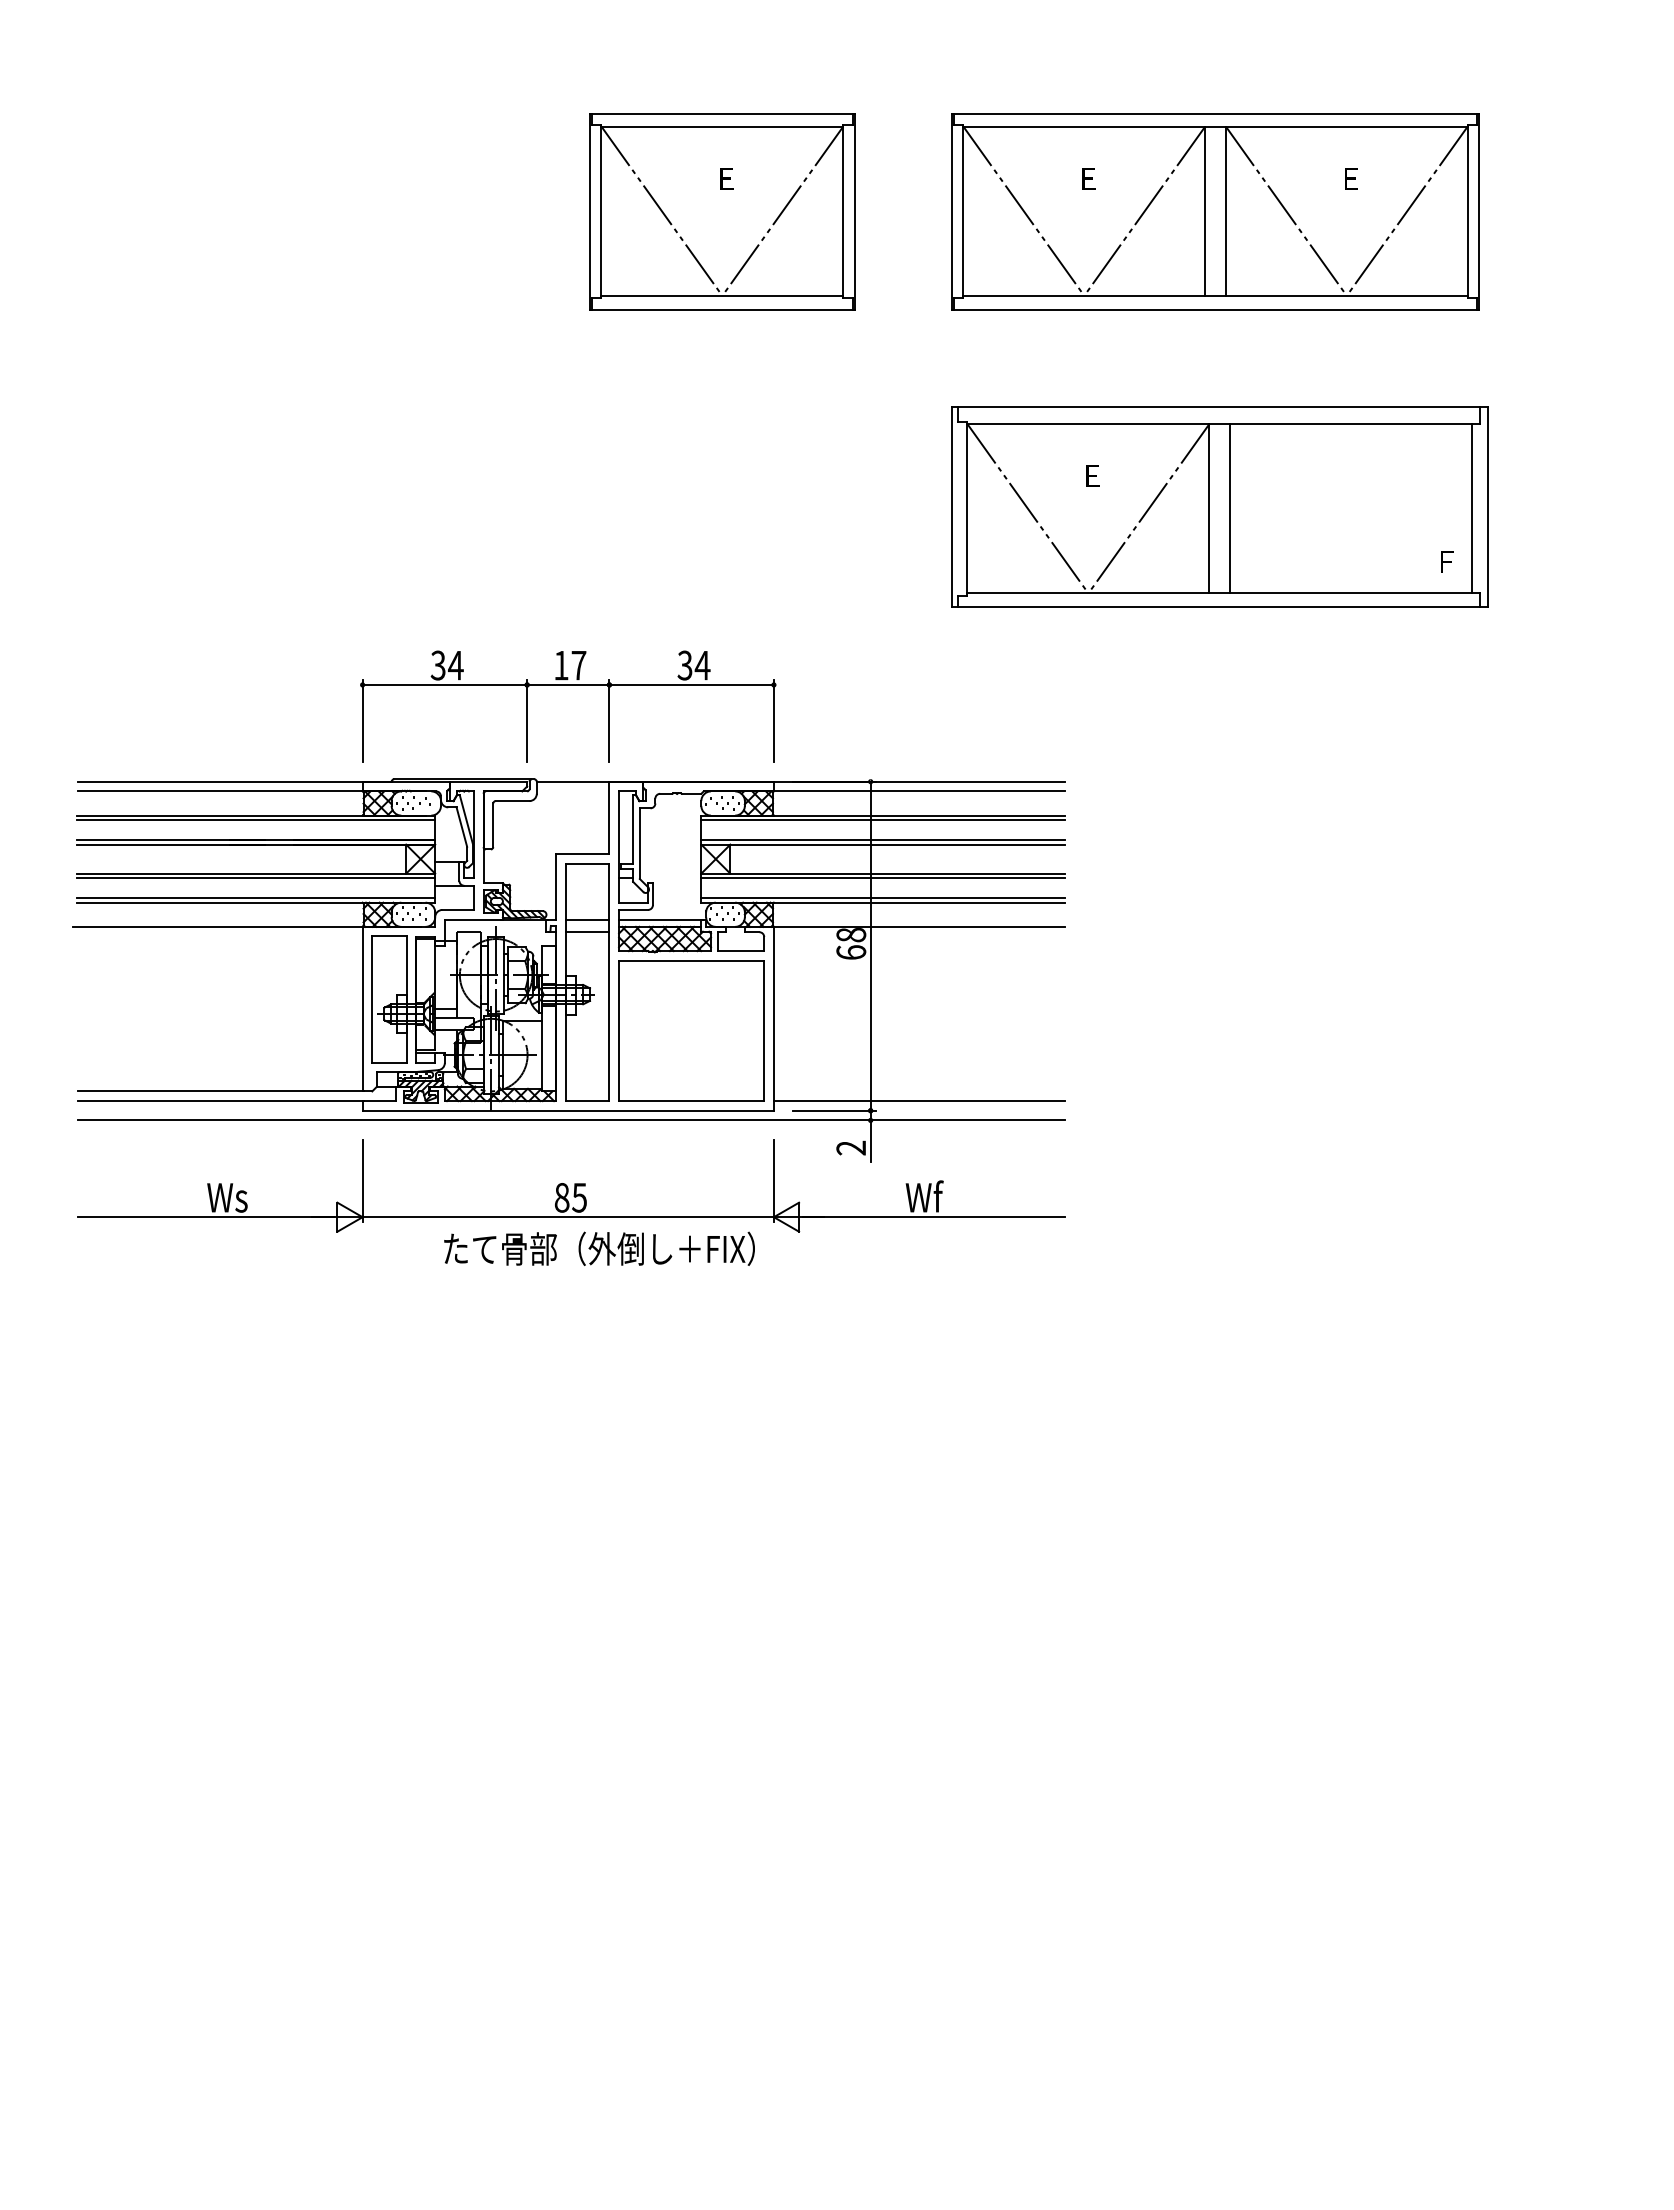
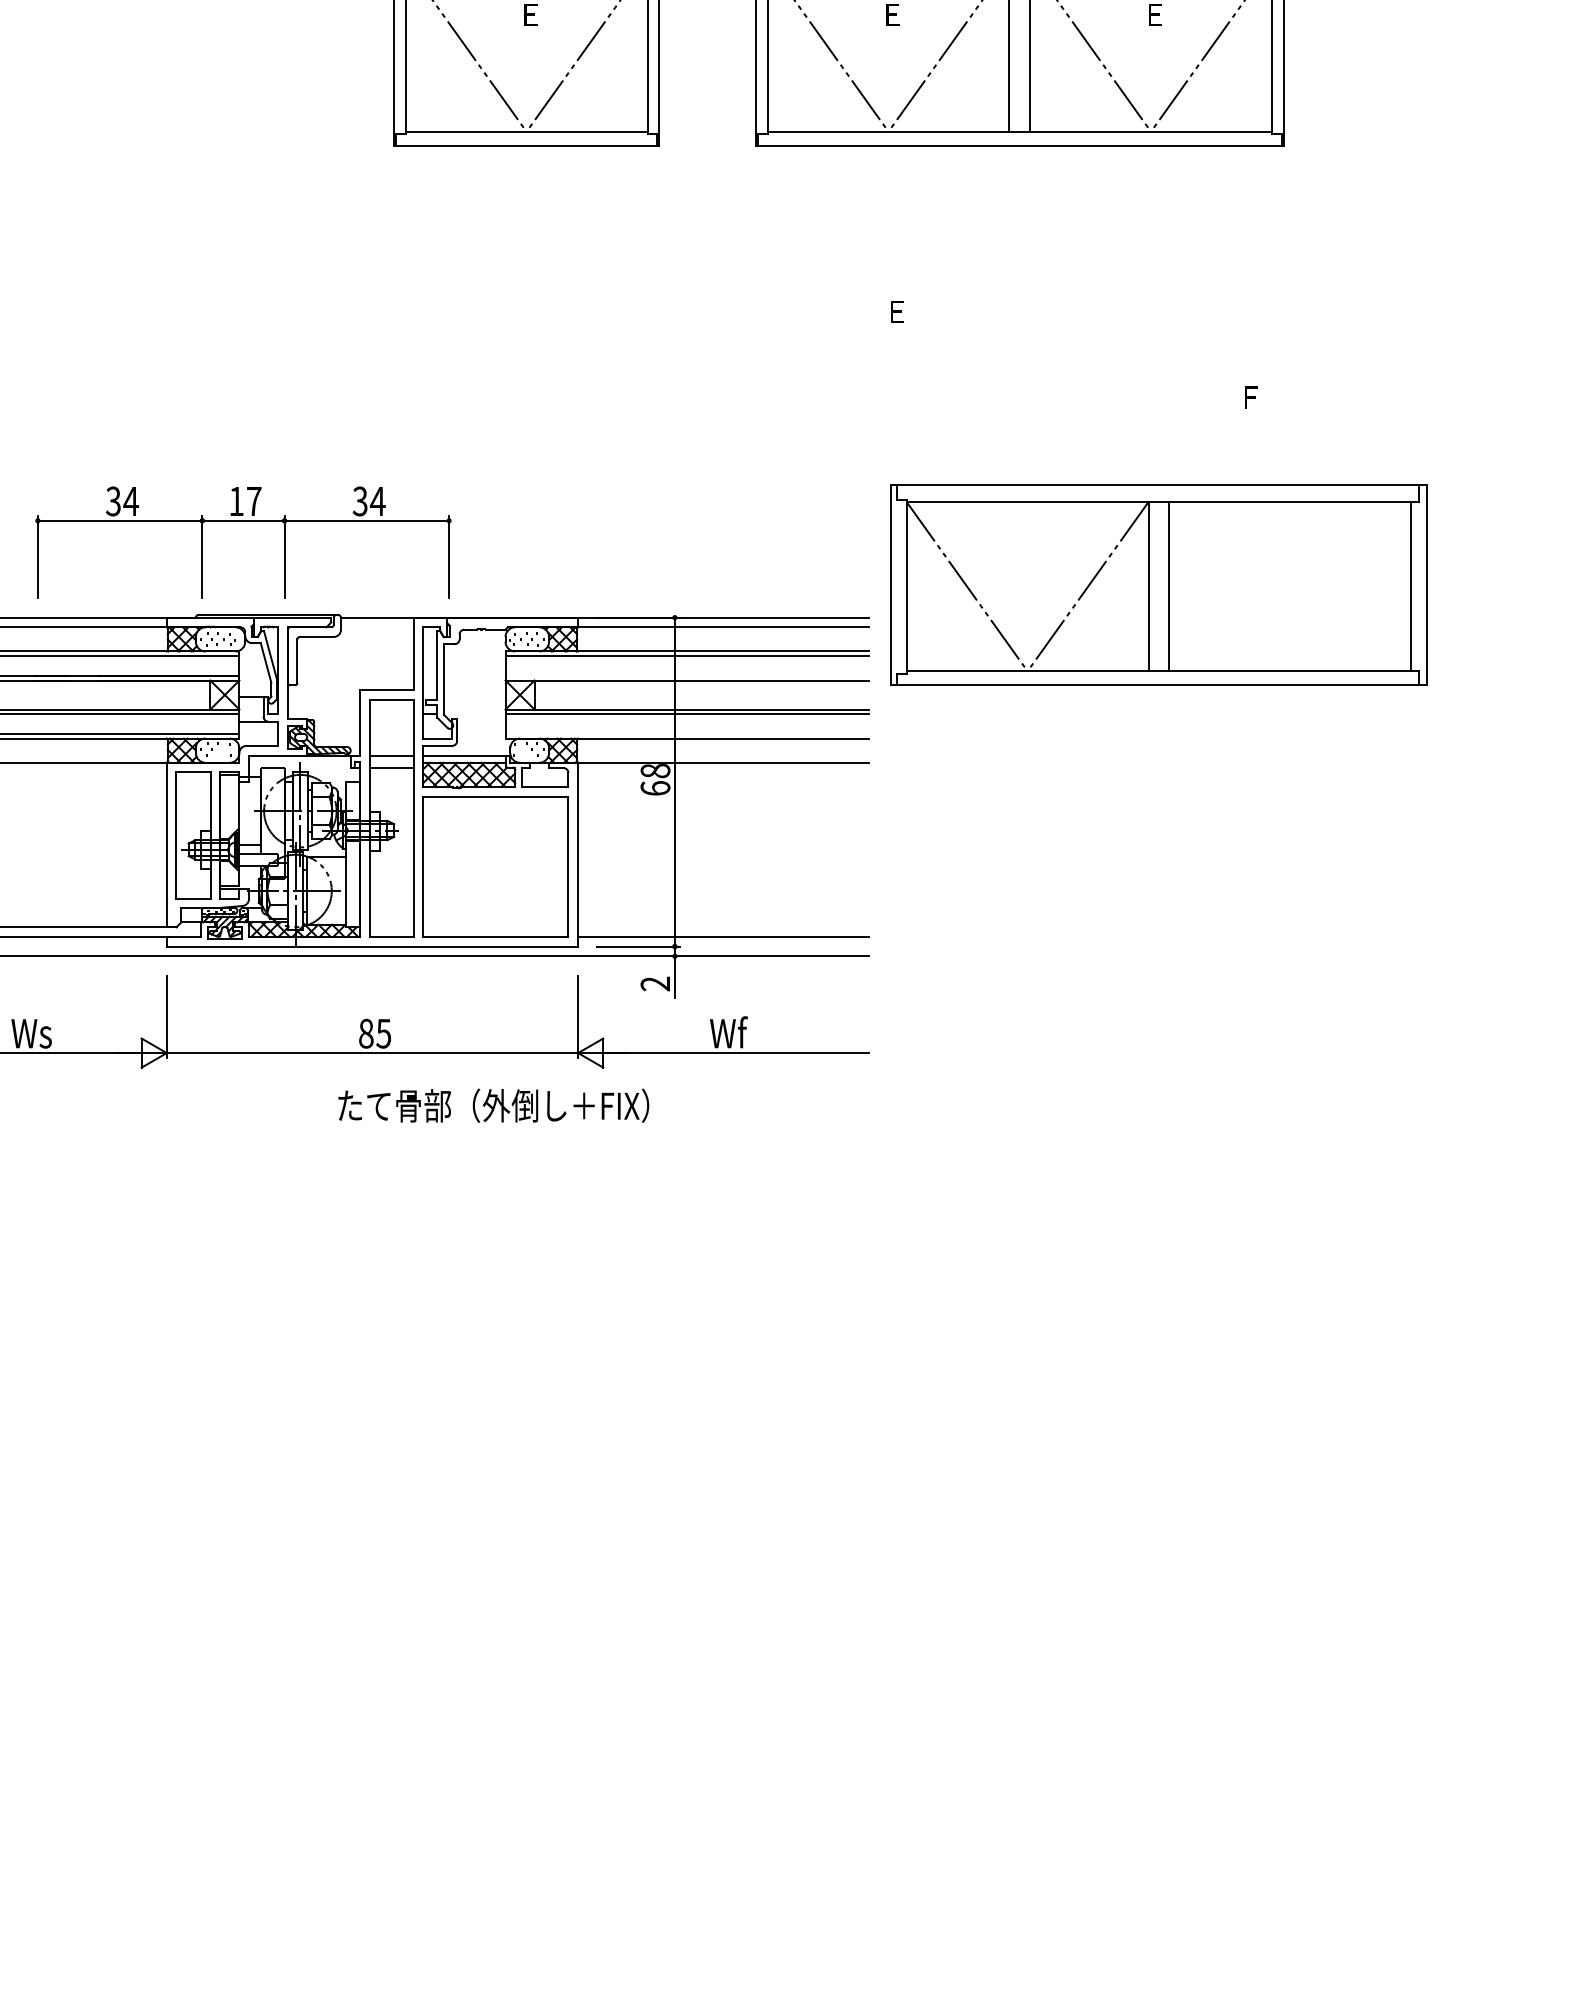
part: (1219, 506) -> (1158, 584), moved
part: (568, 685) -> (243, 521), moved
line: (882, 839) -> (686, 675), removed
line: (882, 897) -> (686, 733), removed
text: (599, 1248) -> (493, 1105), moved

